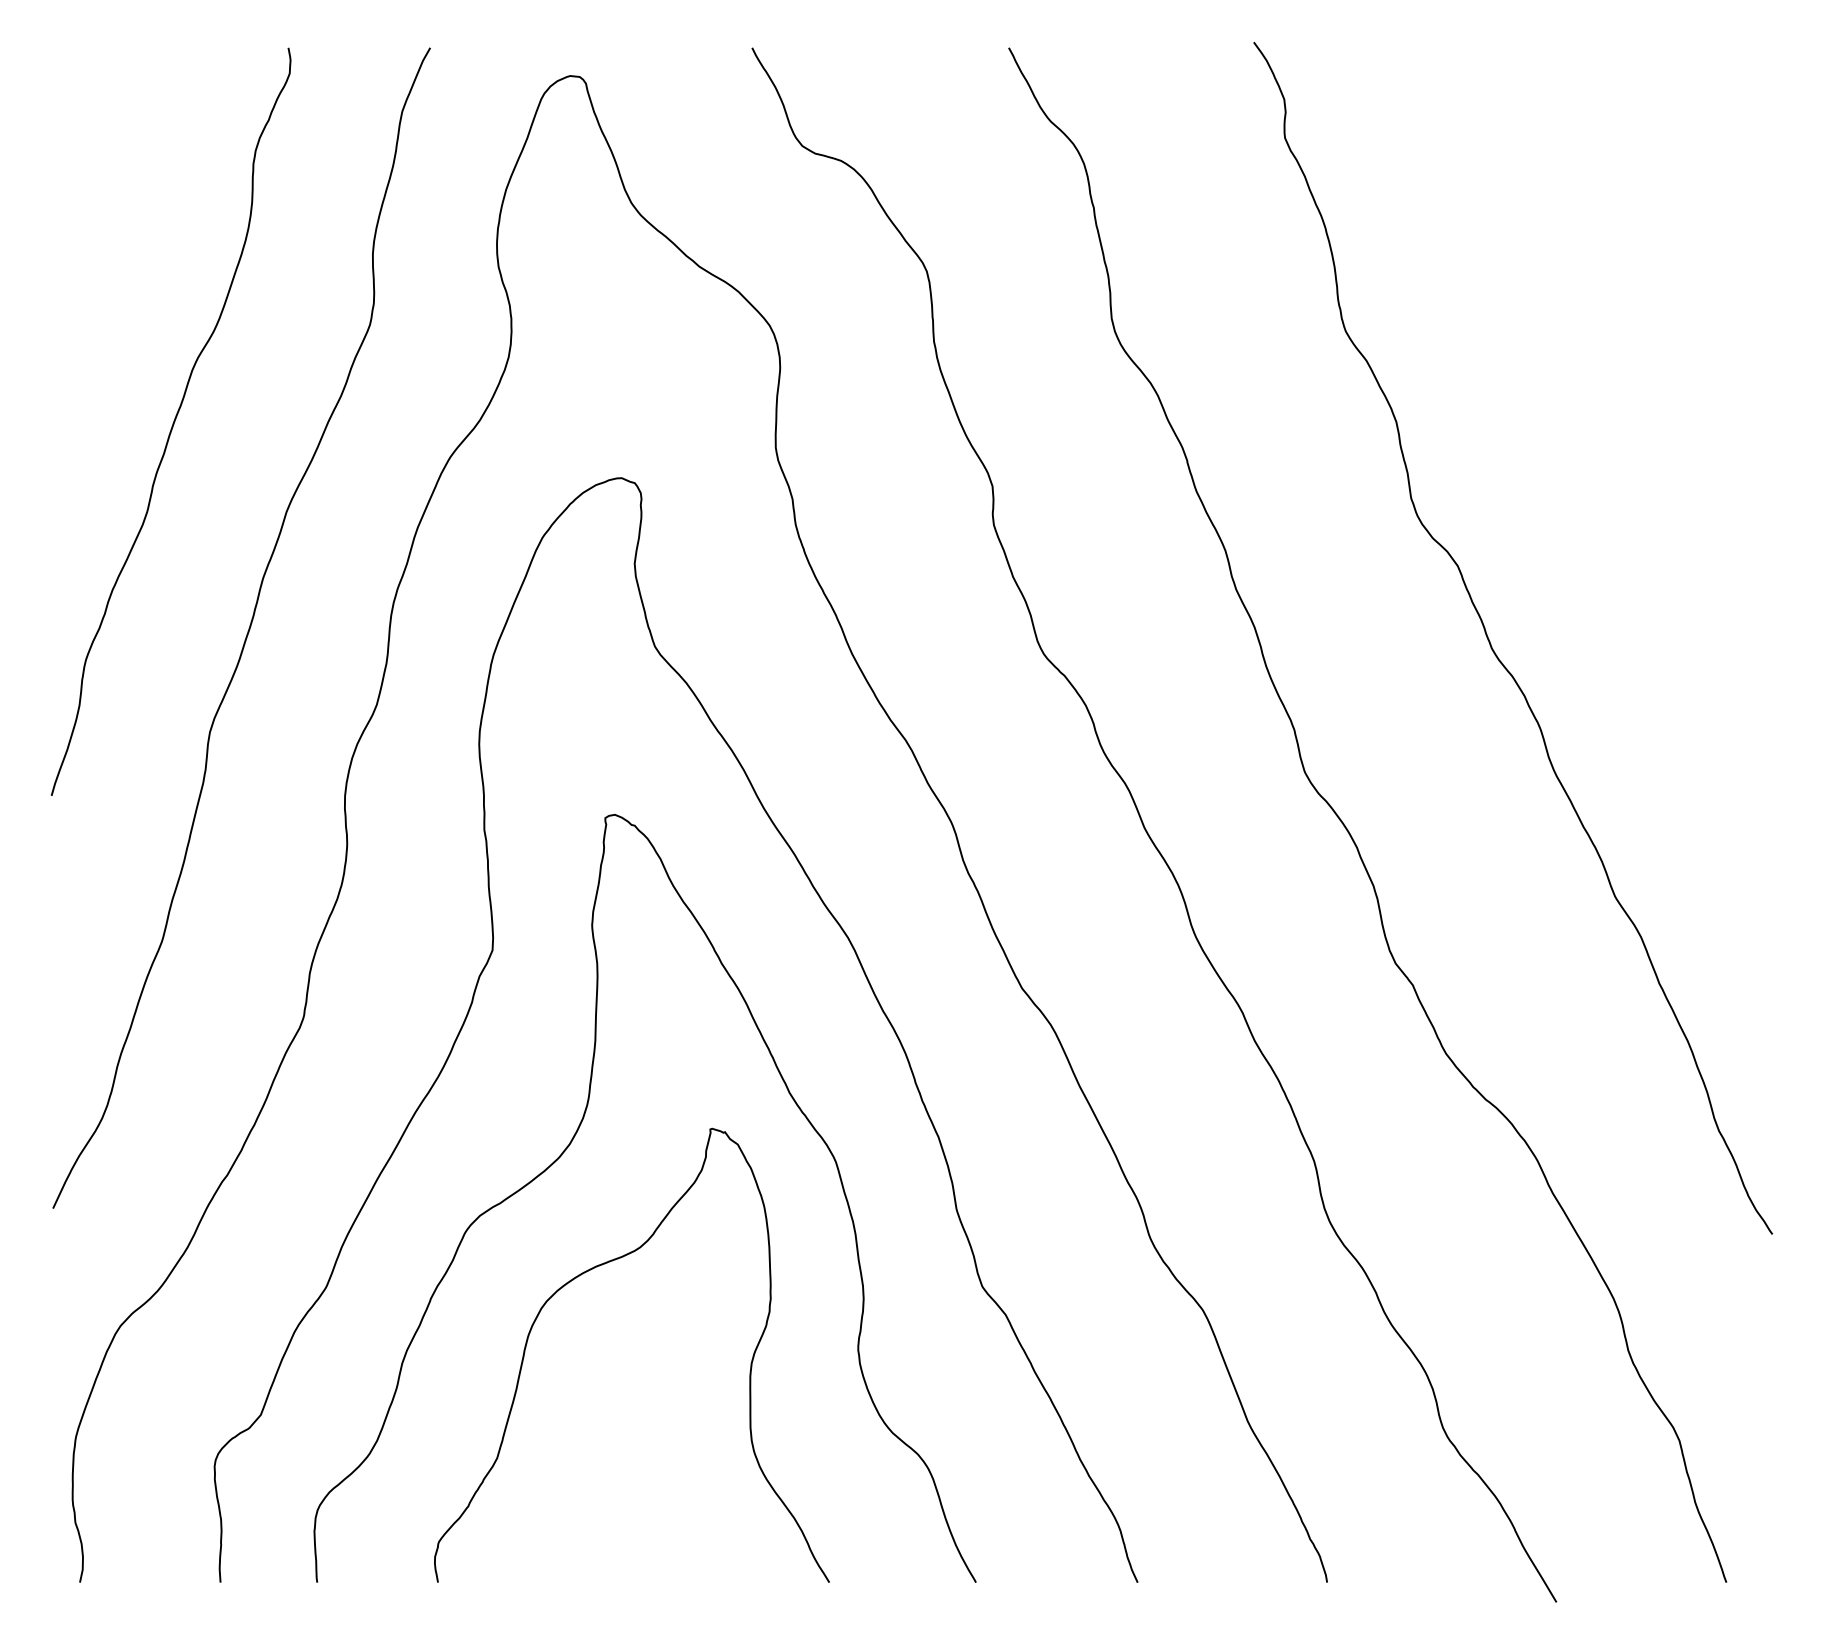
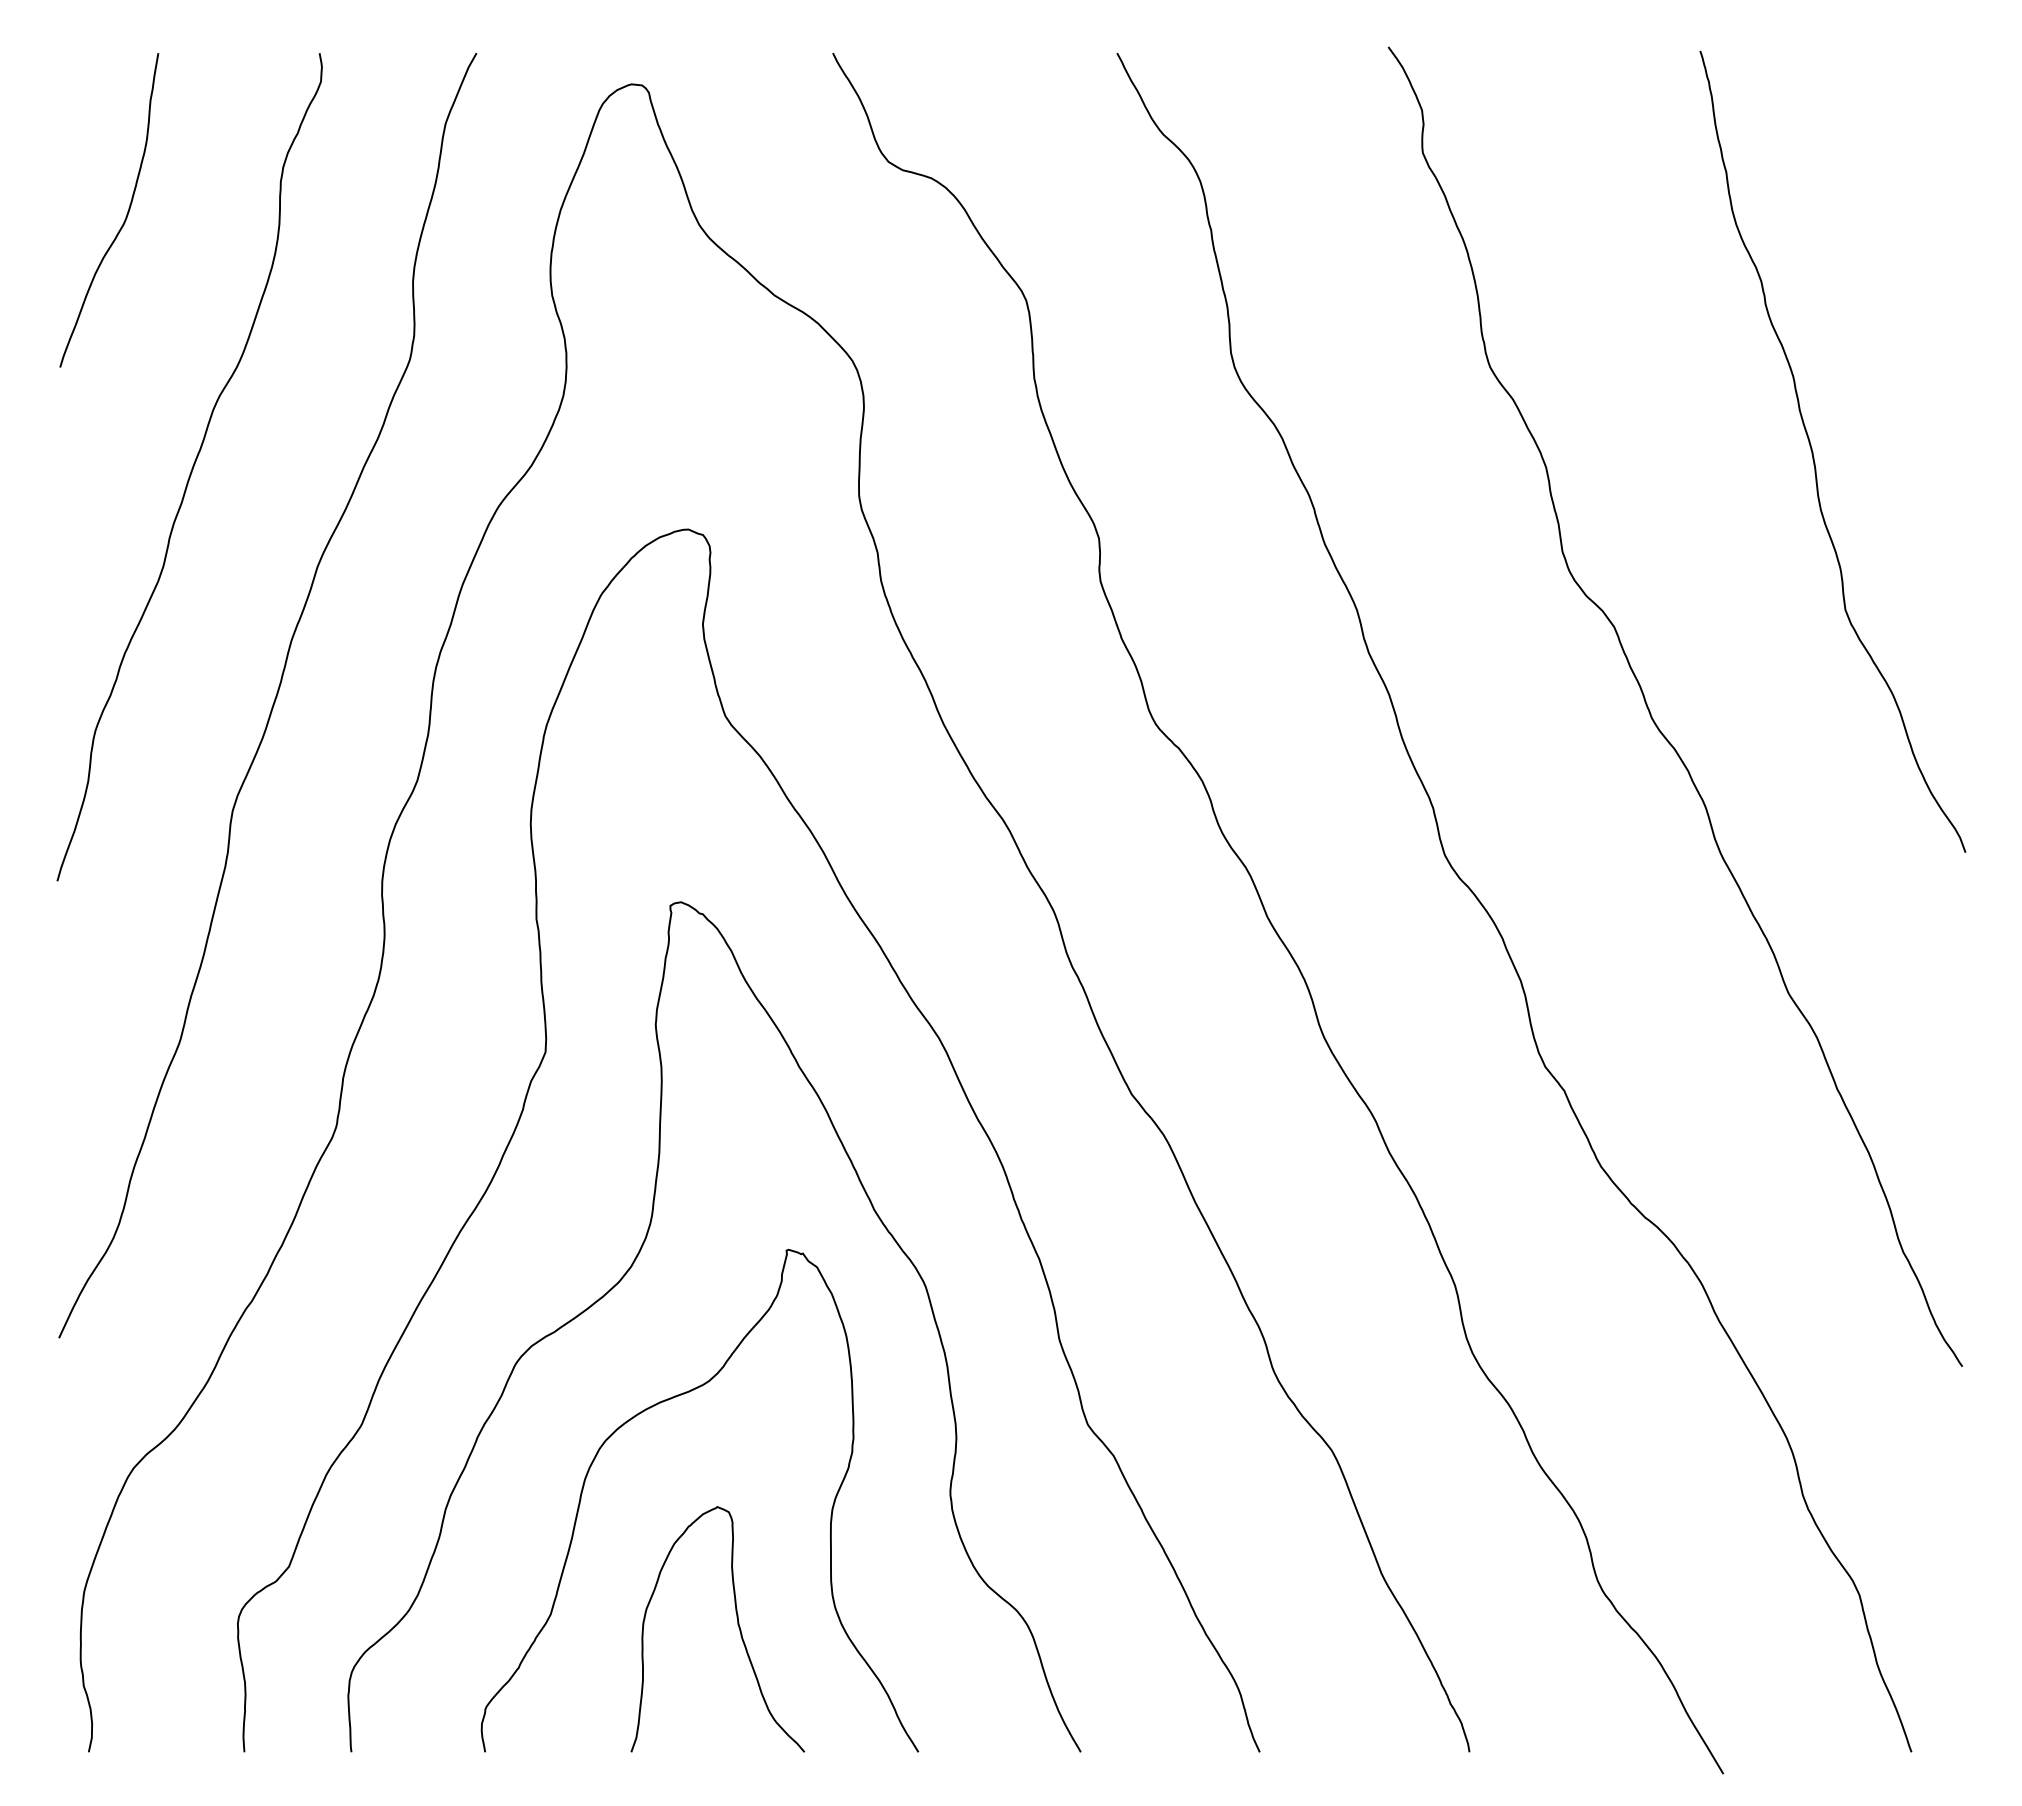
curve: (114, 193) -> (126, 214), added
curve: (1638, 413) -> (1814, 457), added
curve: (665, 1467) -> (737, 1624), added

